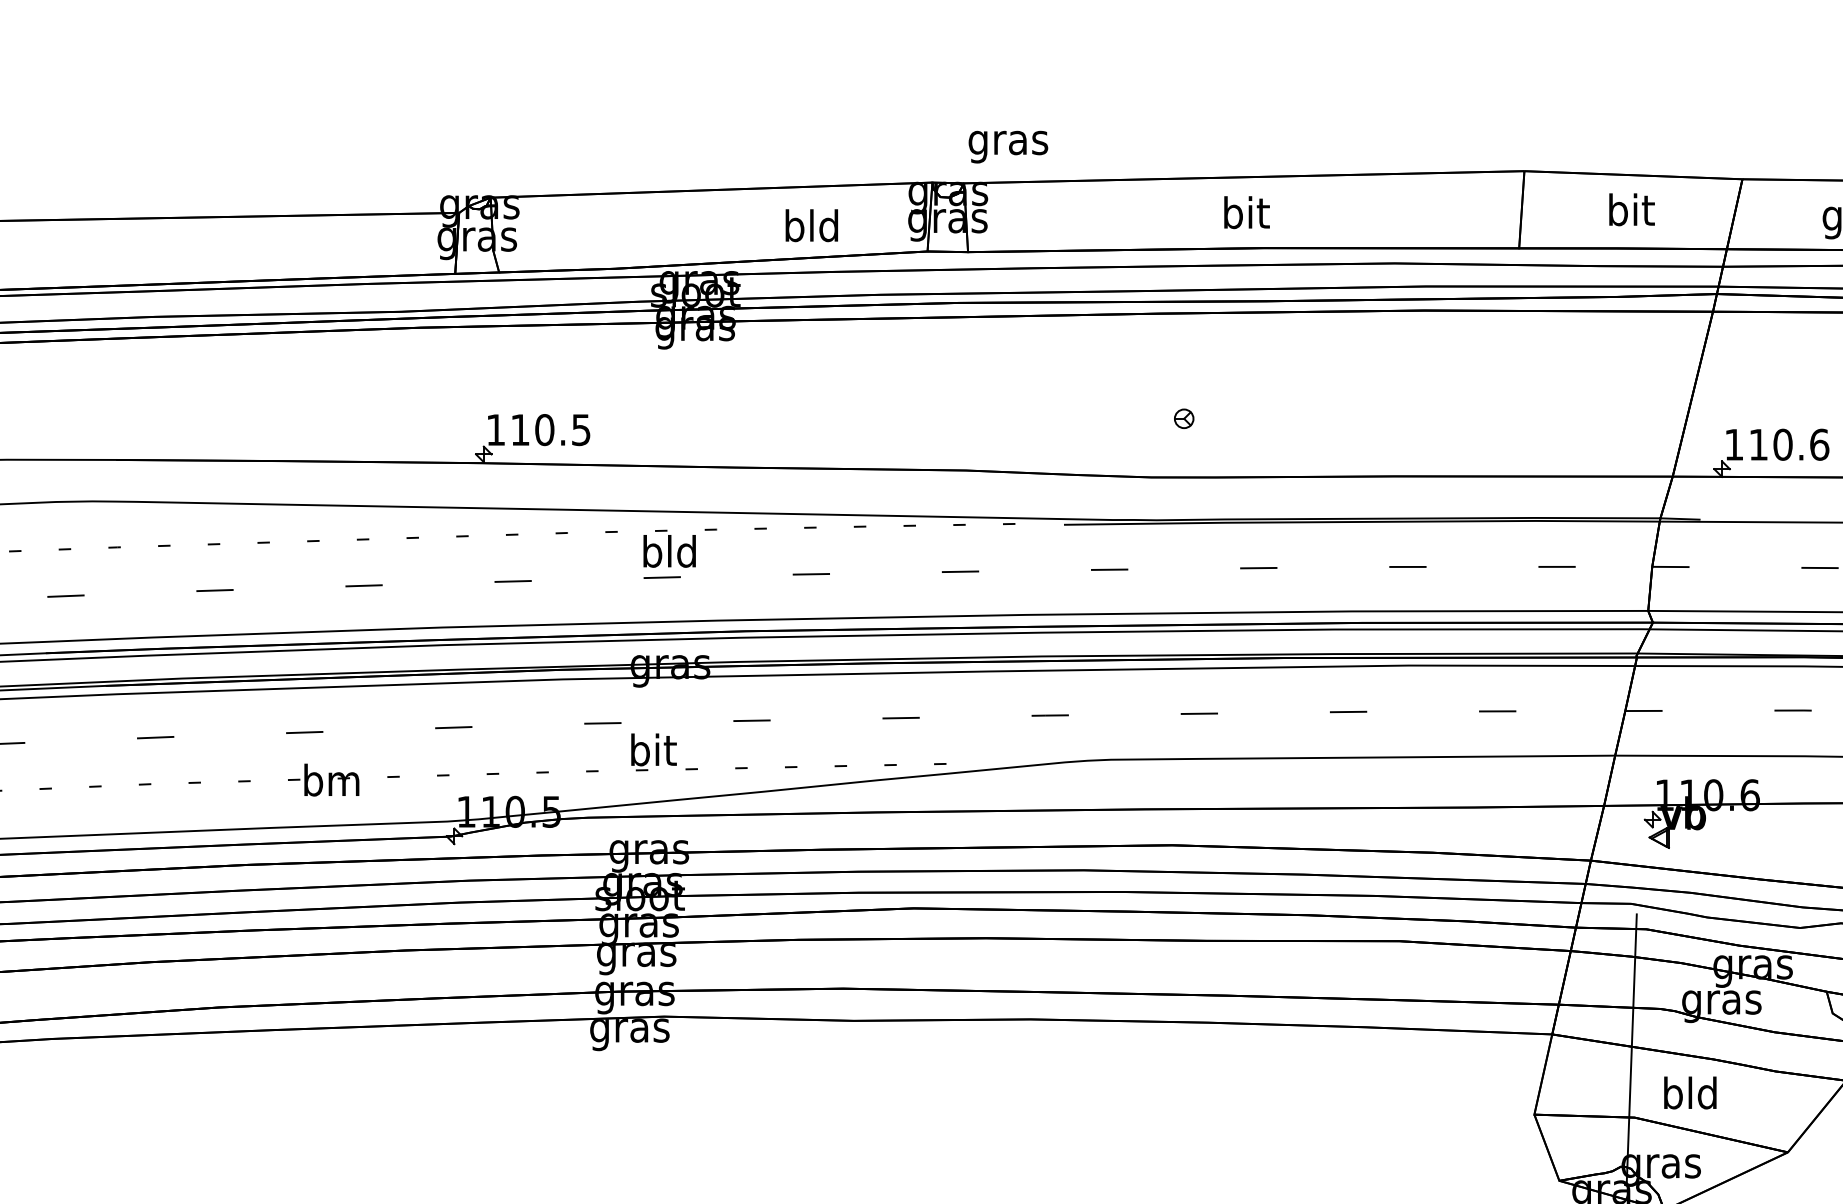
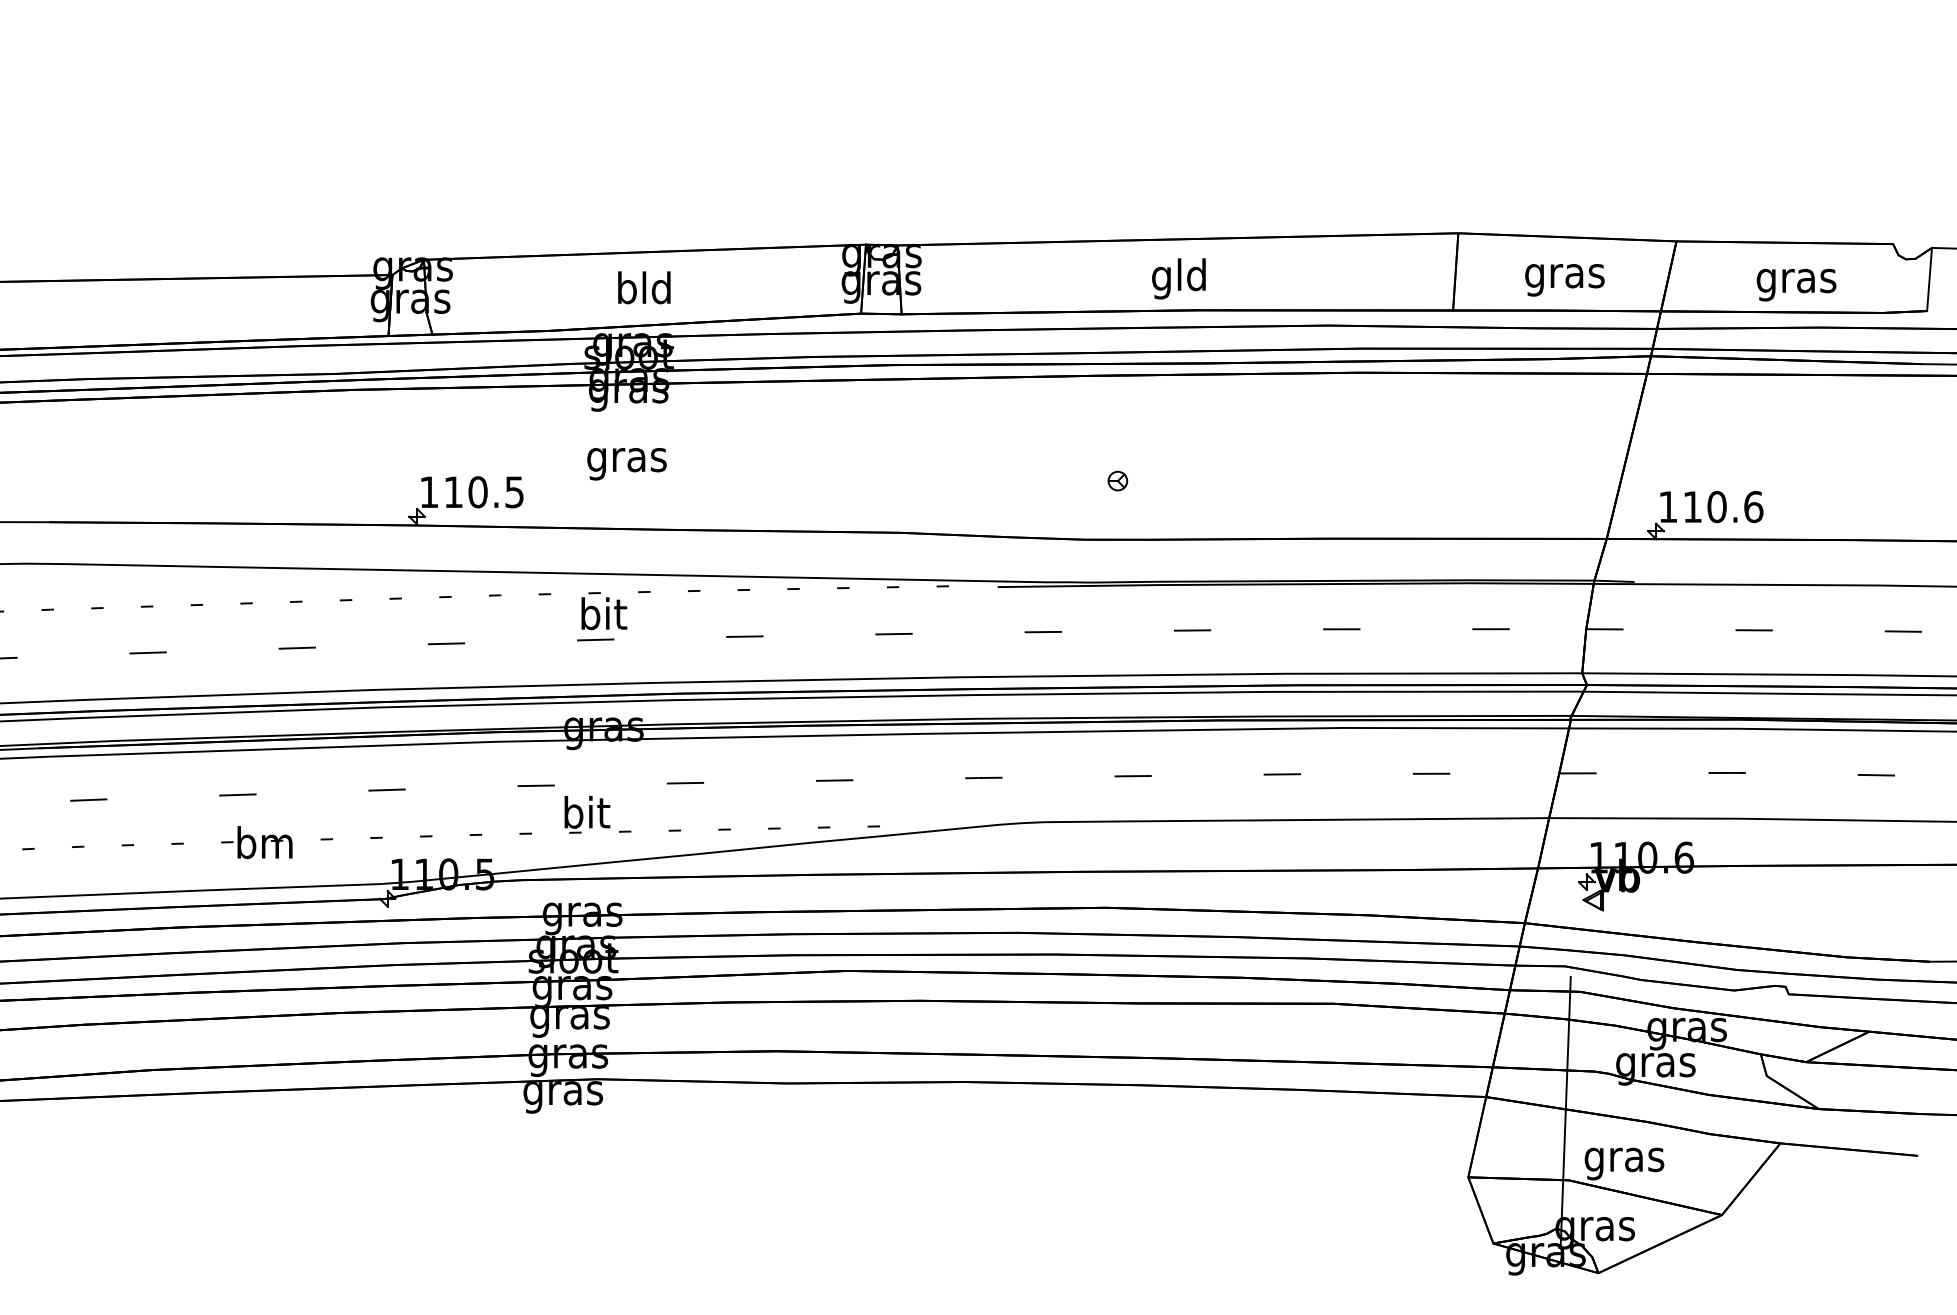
text: (1007, 147) -> (626, 464), moved
text: (1630, 213) -> (1564, 275), bit -> gras
text: (1244, 216) -> (1178, 278), bit -> gld
text: (812, 225) -> (644, 287), moved
text: (670, 551) -> (603, 613), bld -> bit
text: (1690, 1096) -> (1624, 1159), bld -> gras

